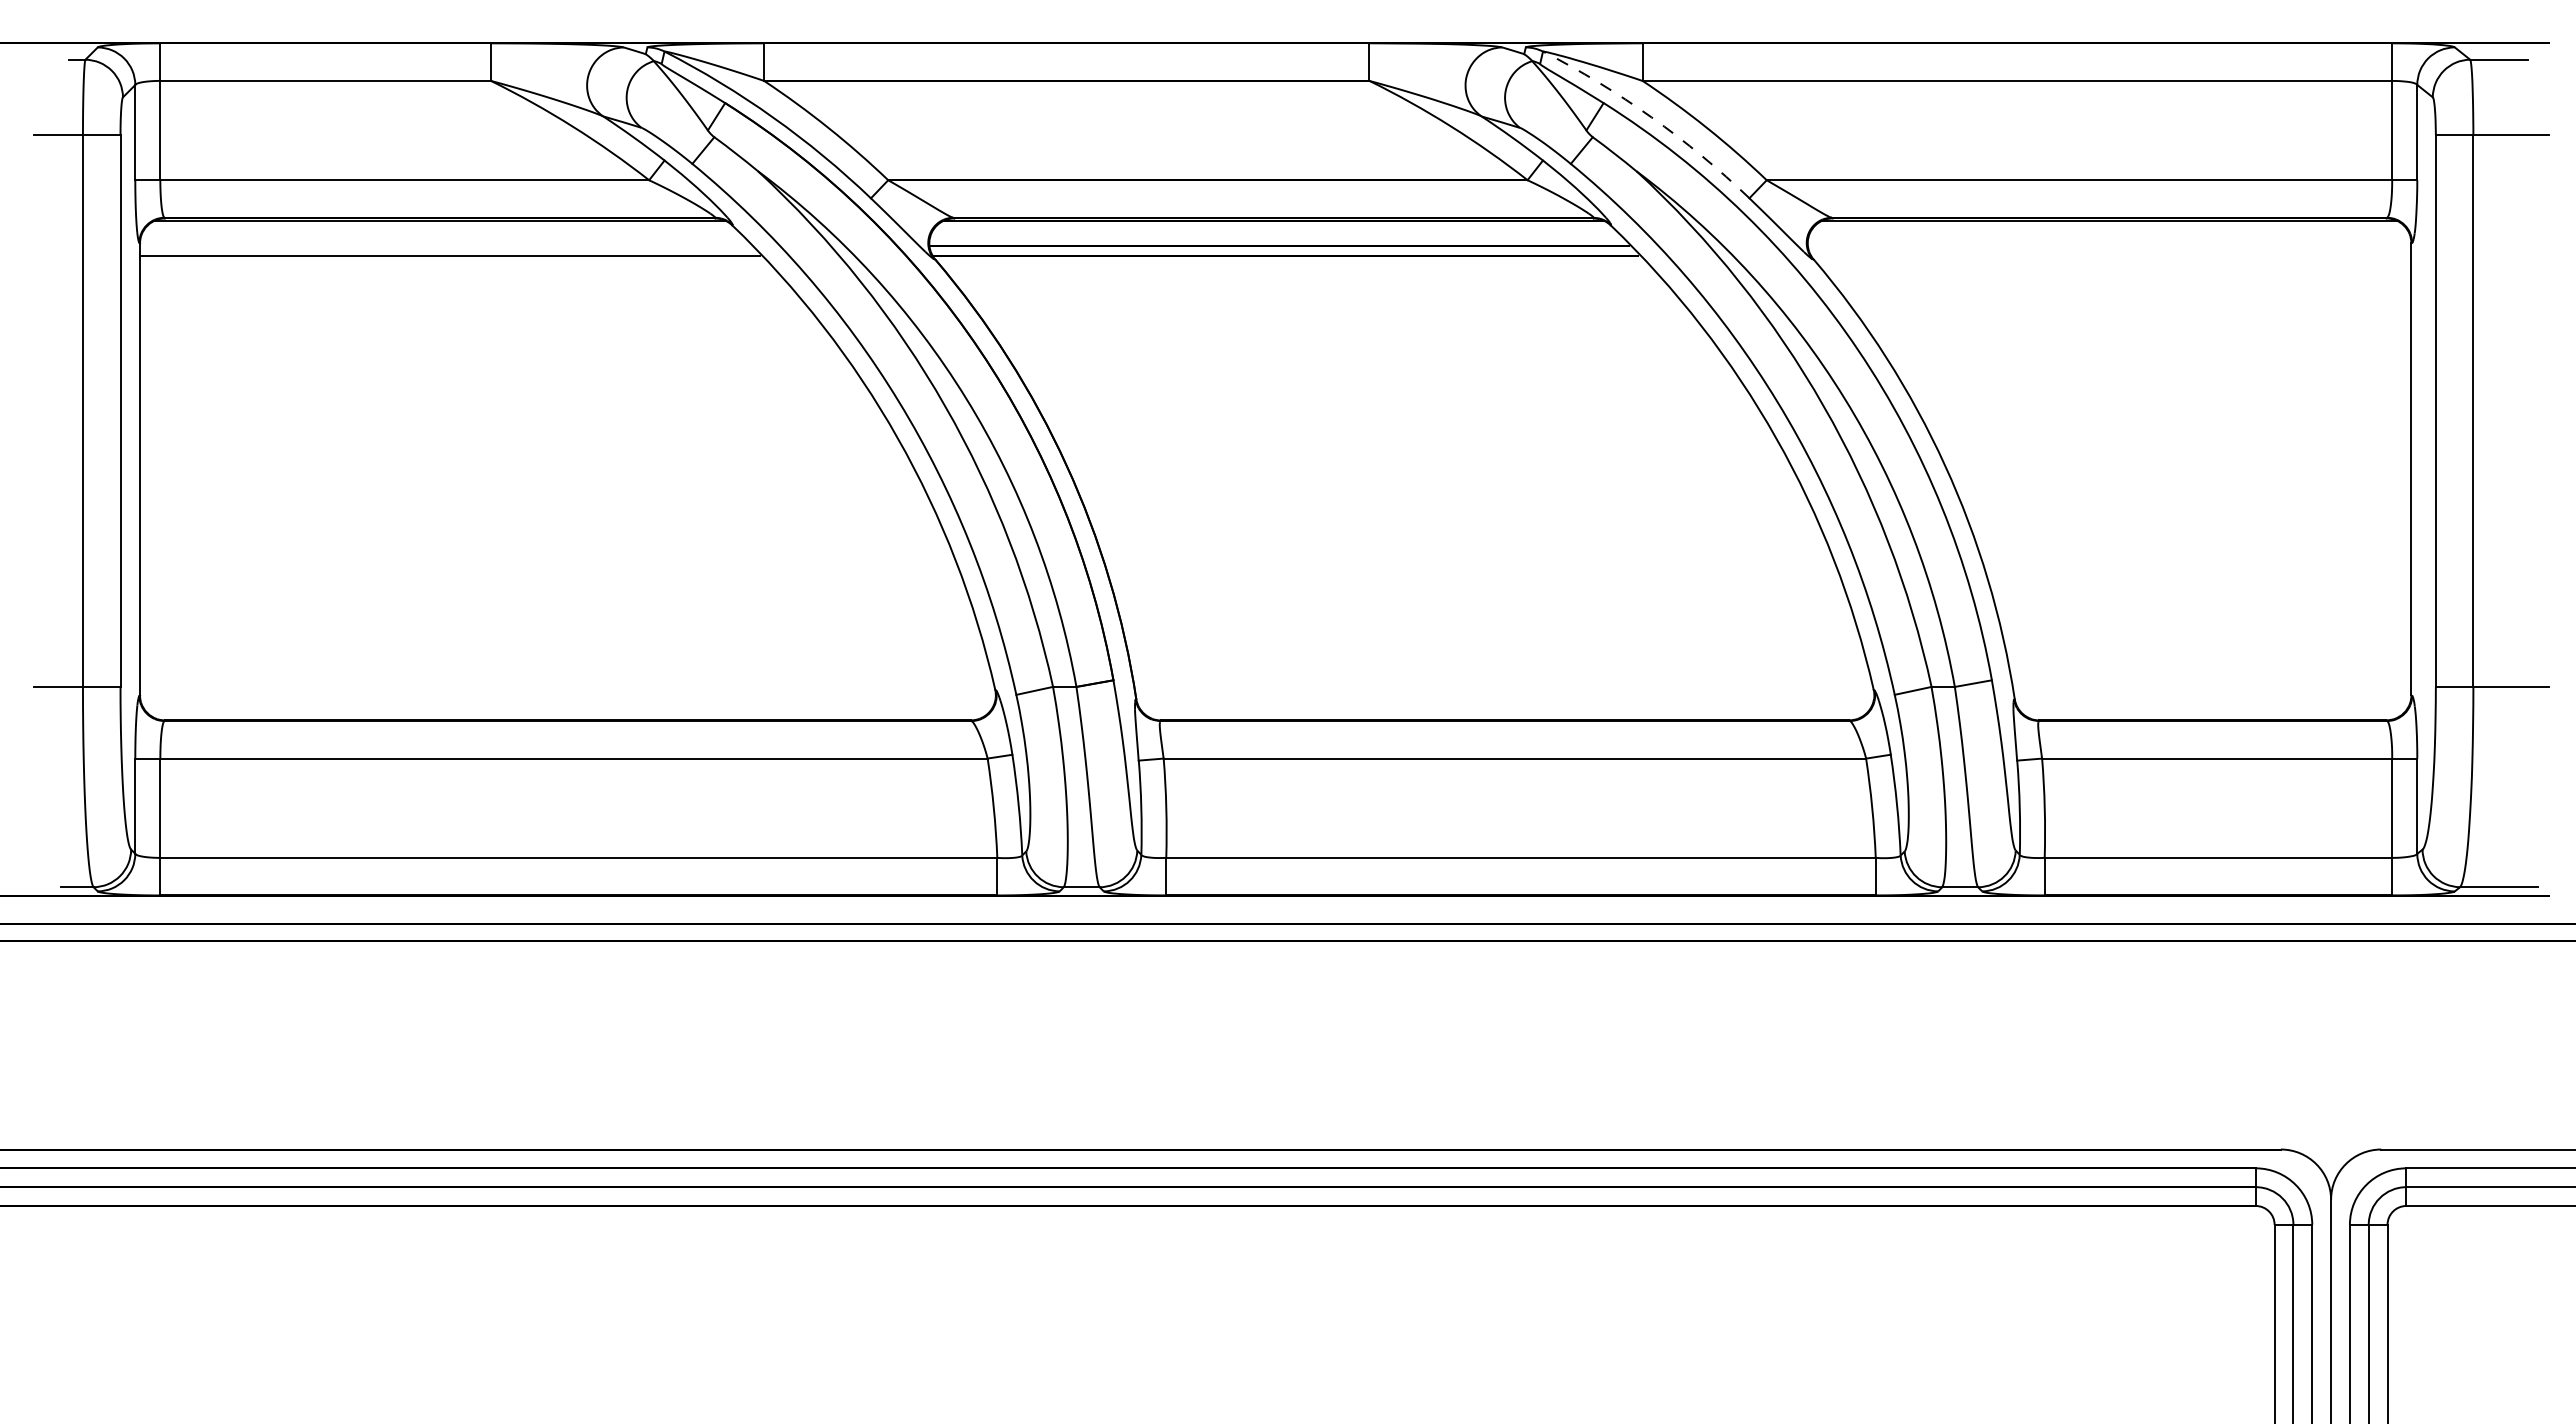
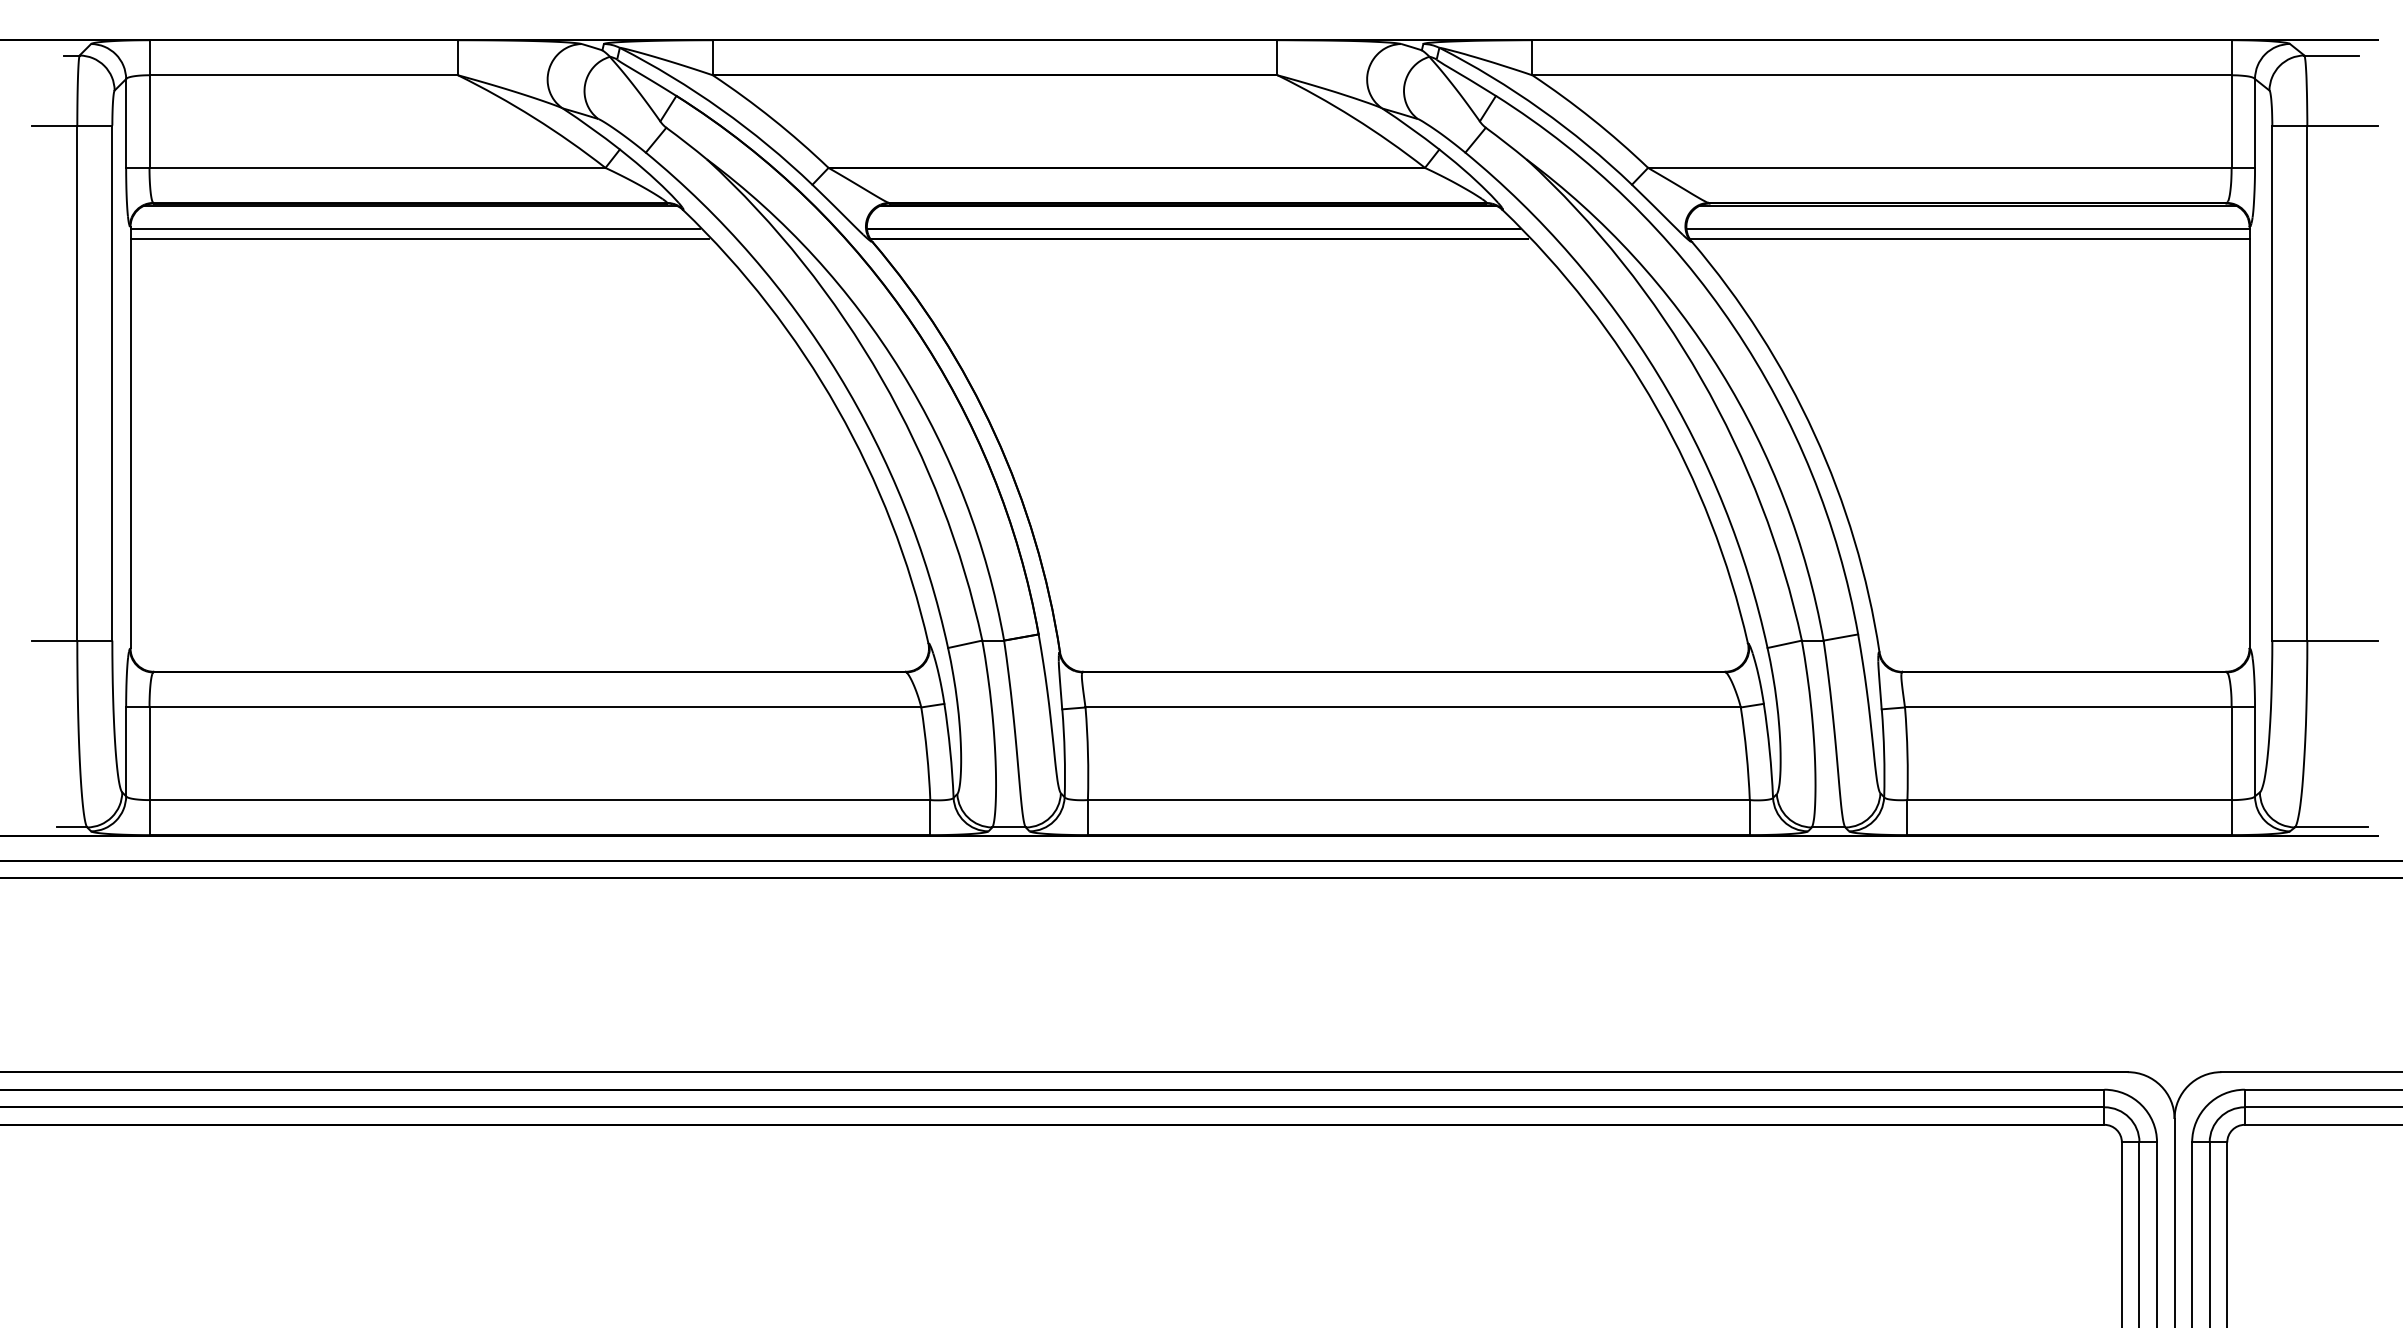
arc: (1651, 117) -> (1540, 109), dashed -> solid
line: (2109, 245) -> (1967, 228), added
line: (445, 246) -> (415, 229), added
line: (2111, 256) -> (1969, 239), added

